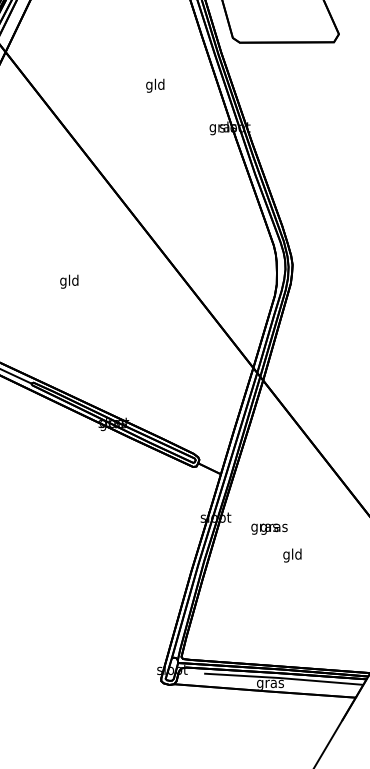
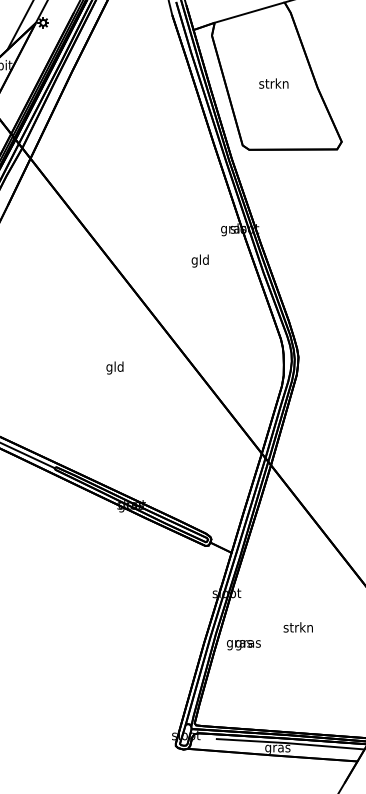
text: (154, 85) -> (199, 260), moved
text: (68, 281) -> (114, 367), moved
text: (269, 529) -> (243, 645), moved
text: (291, 555) -> (297, 628), gld -> strkn

